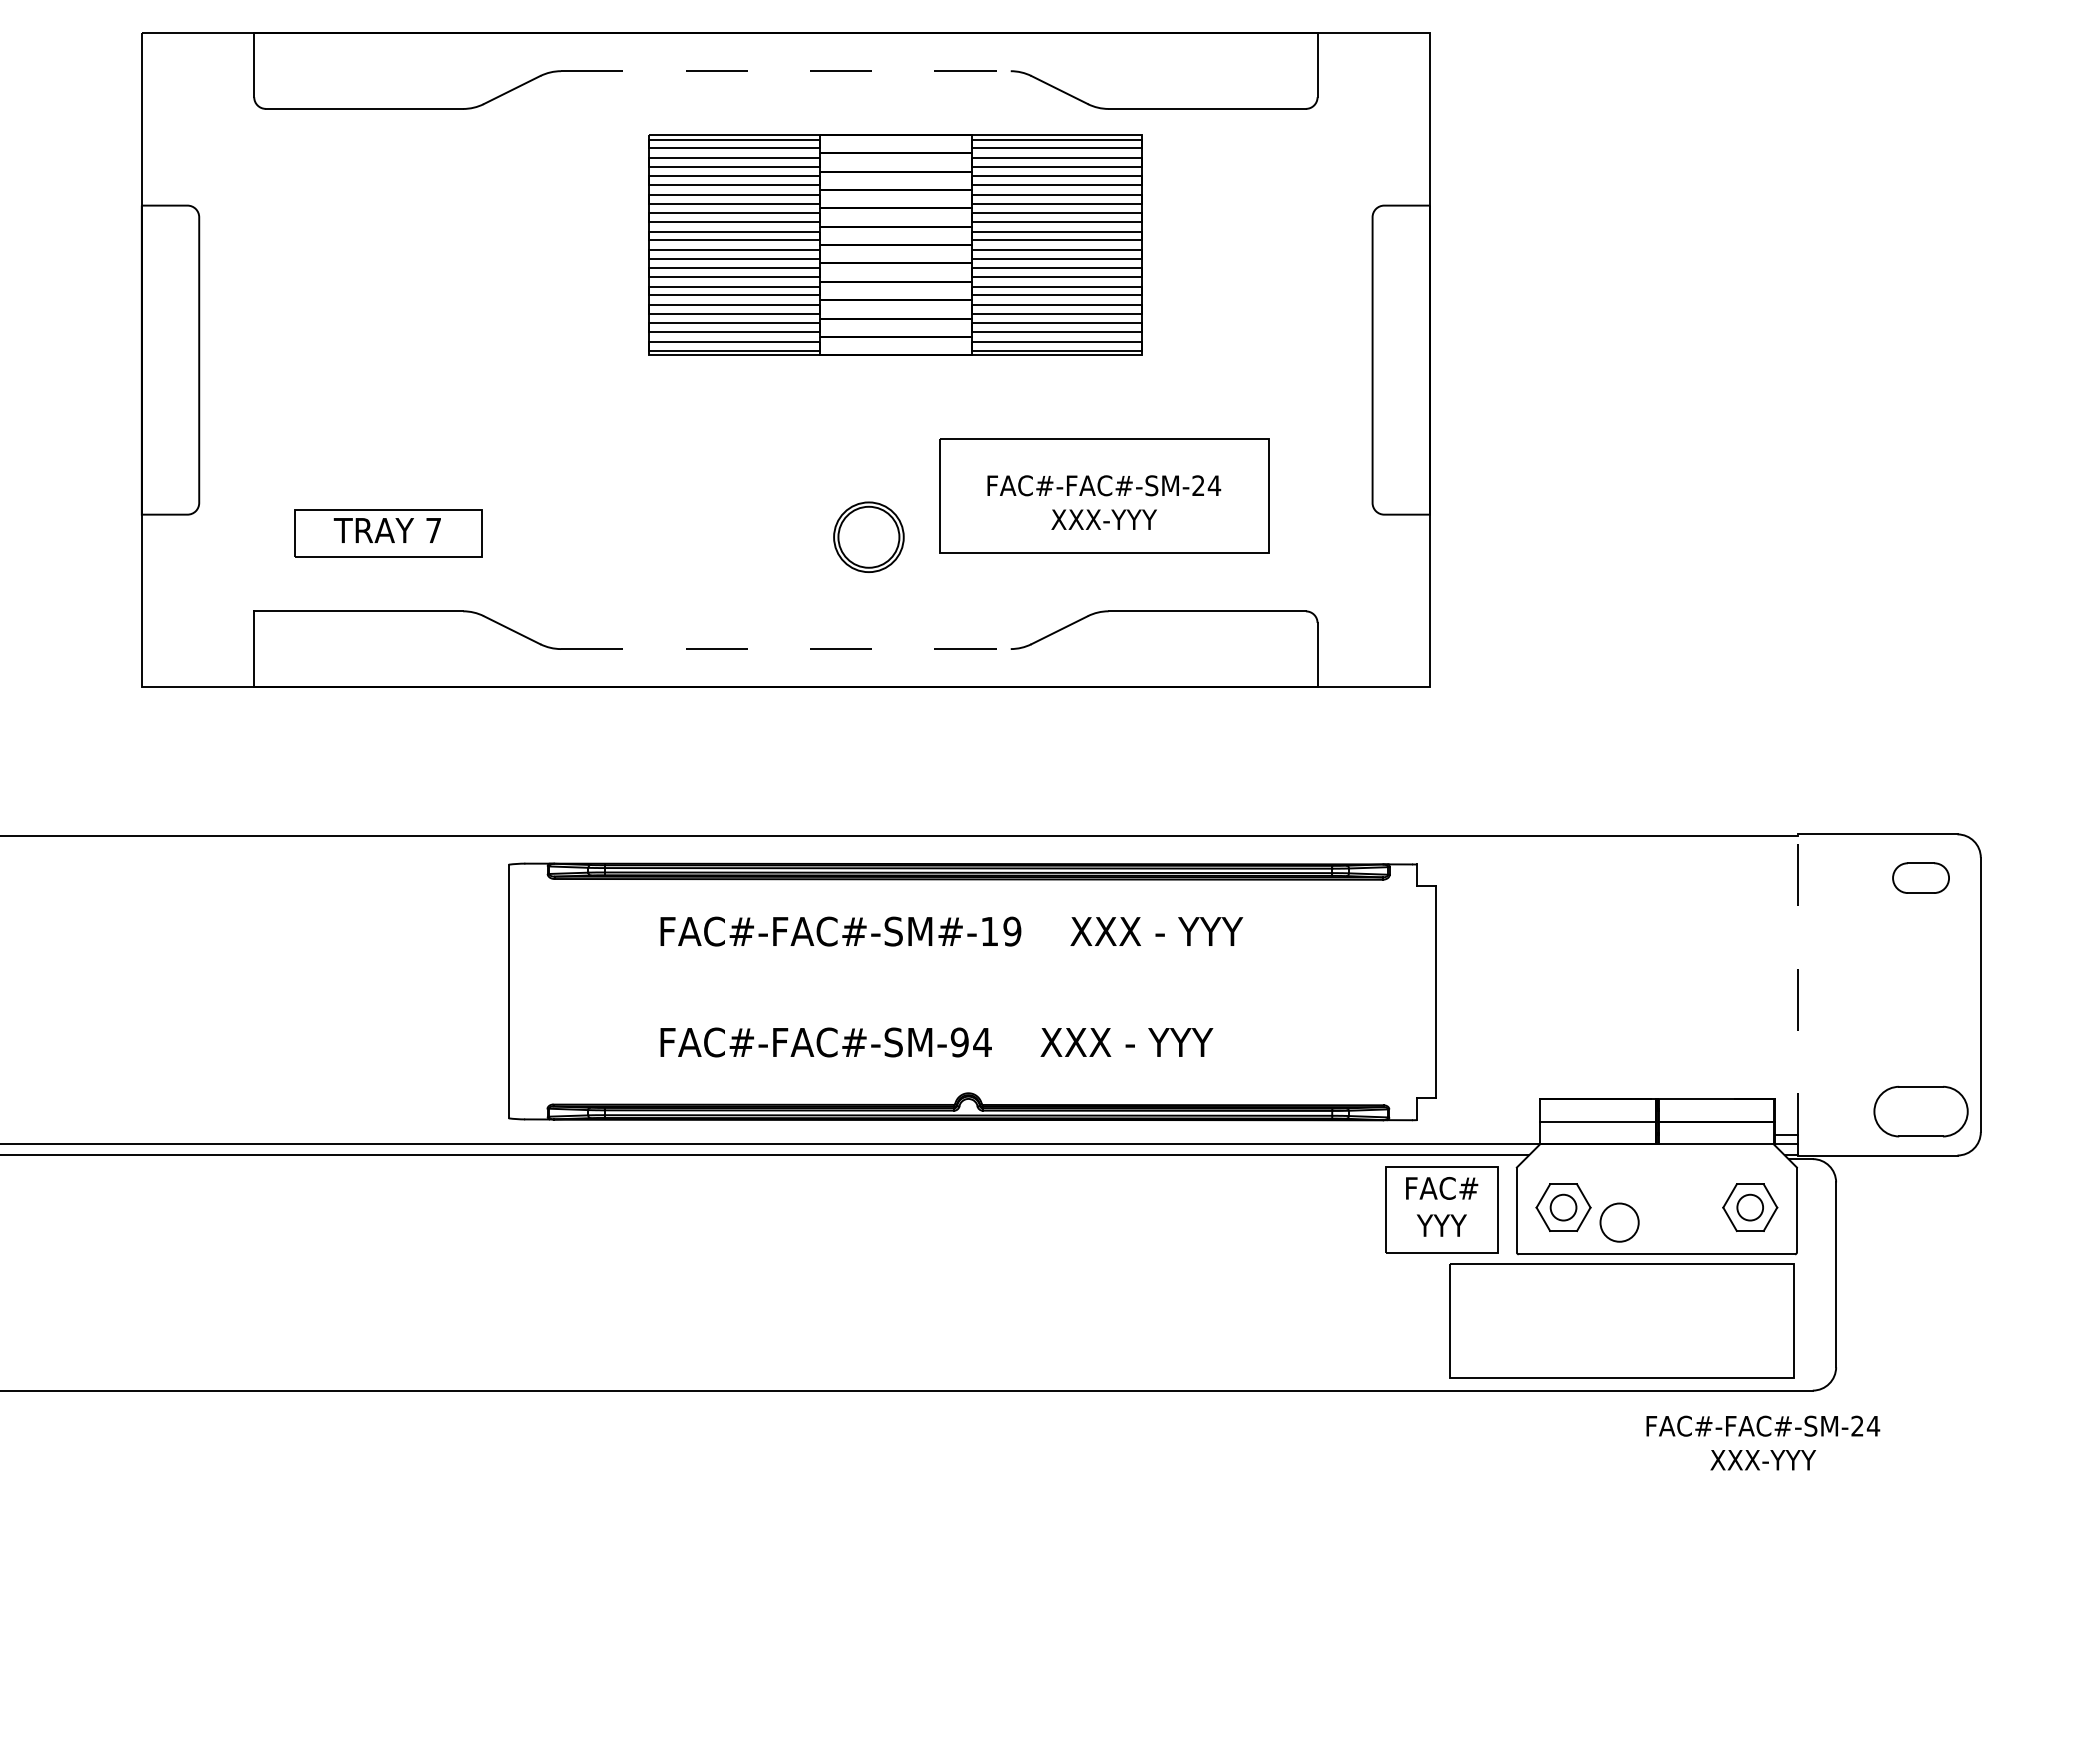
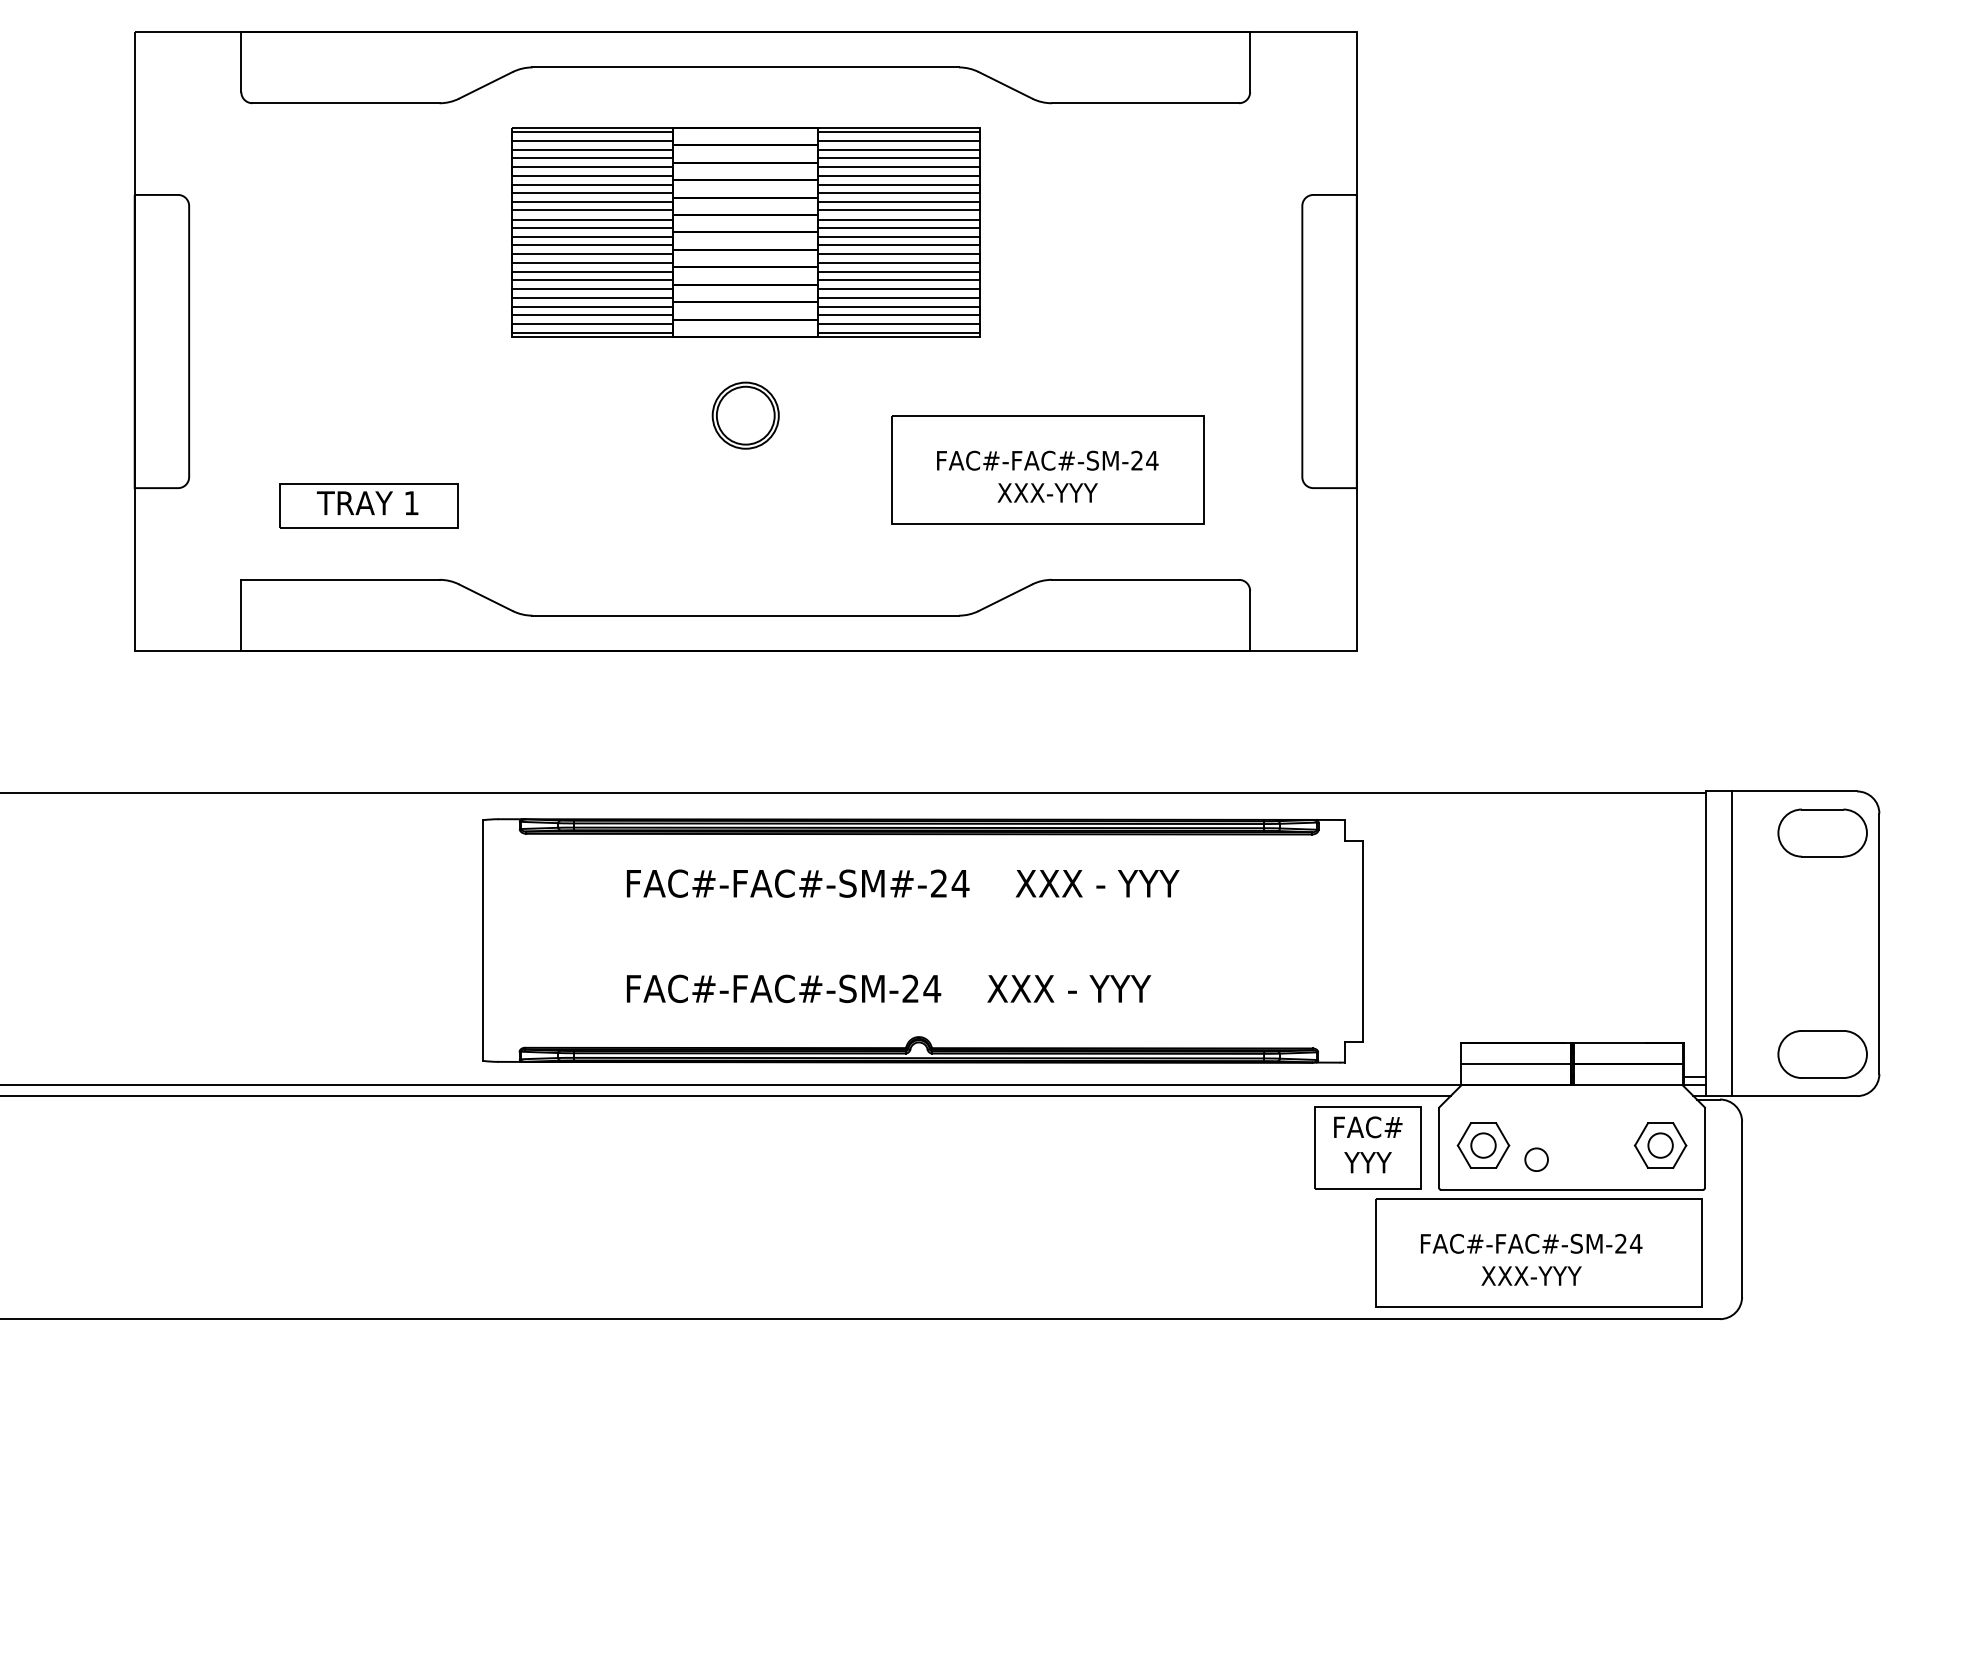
line: (785, 71) -> (745, 67), dashed -> solid
part: (895, 244) -> (745, 231), moved
text: (433, 530) -> (411, 503), 7 -> 1
part: (868, 536) -> (745, 414), moved
line: (785, 649) -> (745, 616), dashed -> solid
part: (1920, 877) -> (1822, 832), size x1.67
text: (1001, 931) -> (950, 883), FAC#-FAC#-SM#-19 -> FAC#-FAC#-SM#-24
line: (1797, 994) -> (1705, 943), dashed -> solid
line: (1825, 994) -> (1732, 943), added
text: (959, 1042) -> (910, 988), FAC#-FAC#-SM-94 -> FAC#-FAC#-SM-24
circle: (1619, 1222) -> (1536, 1159), size x0.62
text: (1763, 1442) -> (1531, 1259), moved

